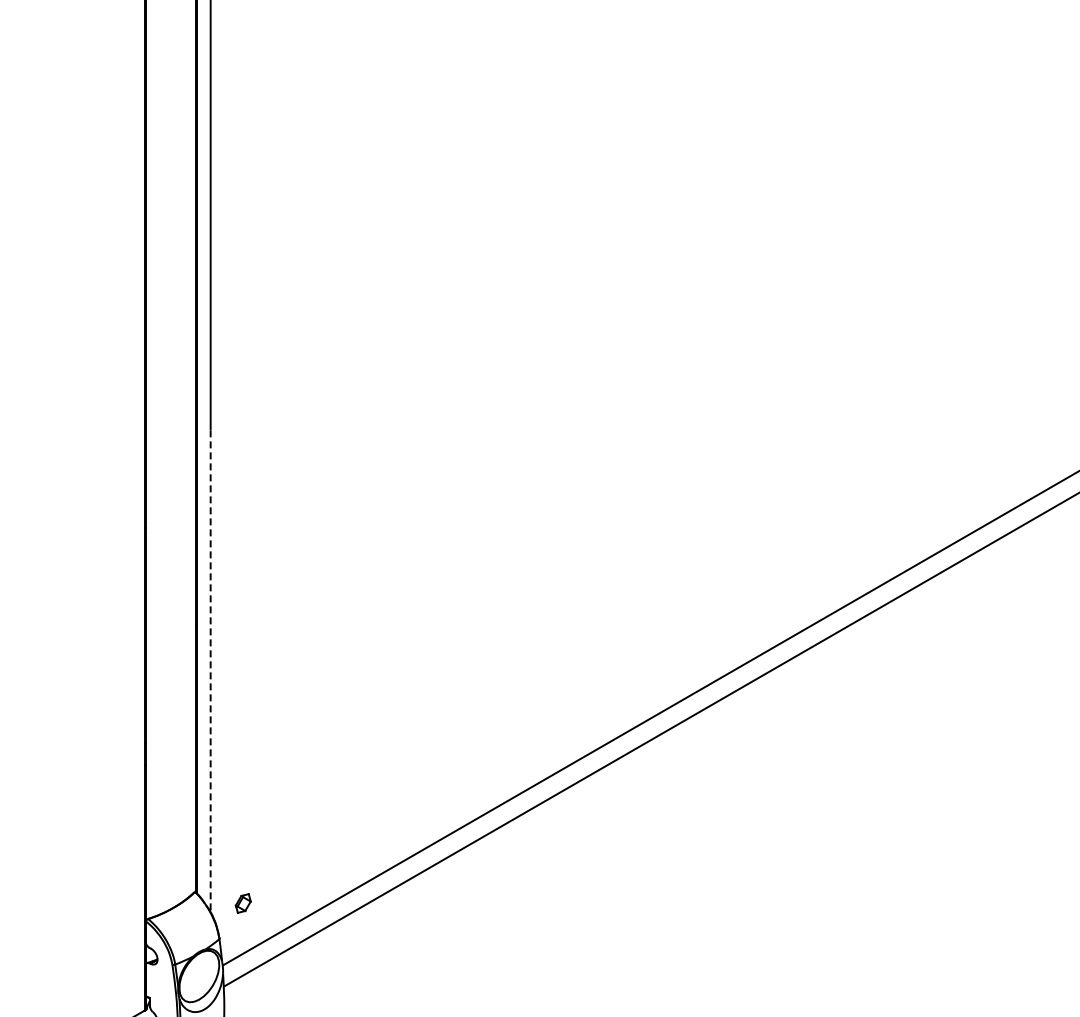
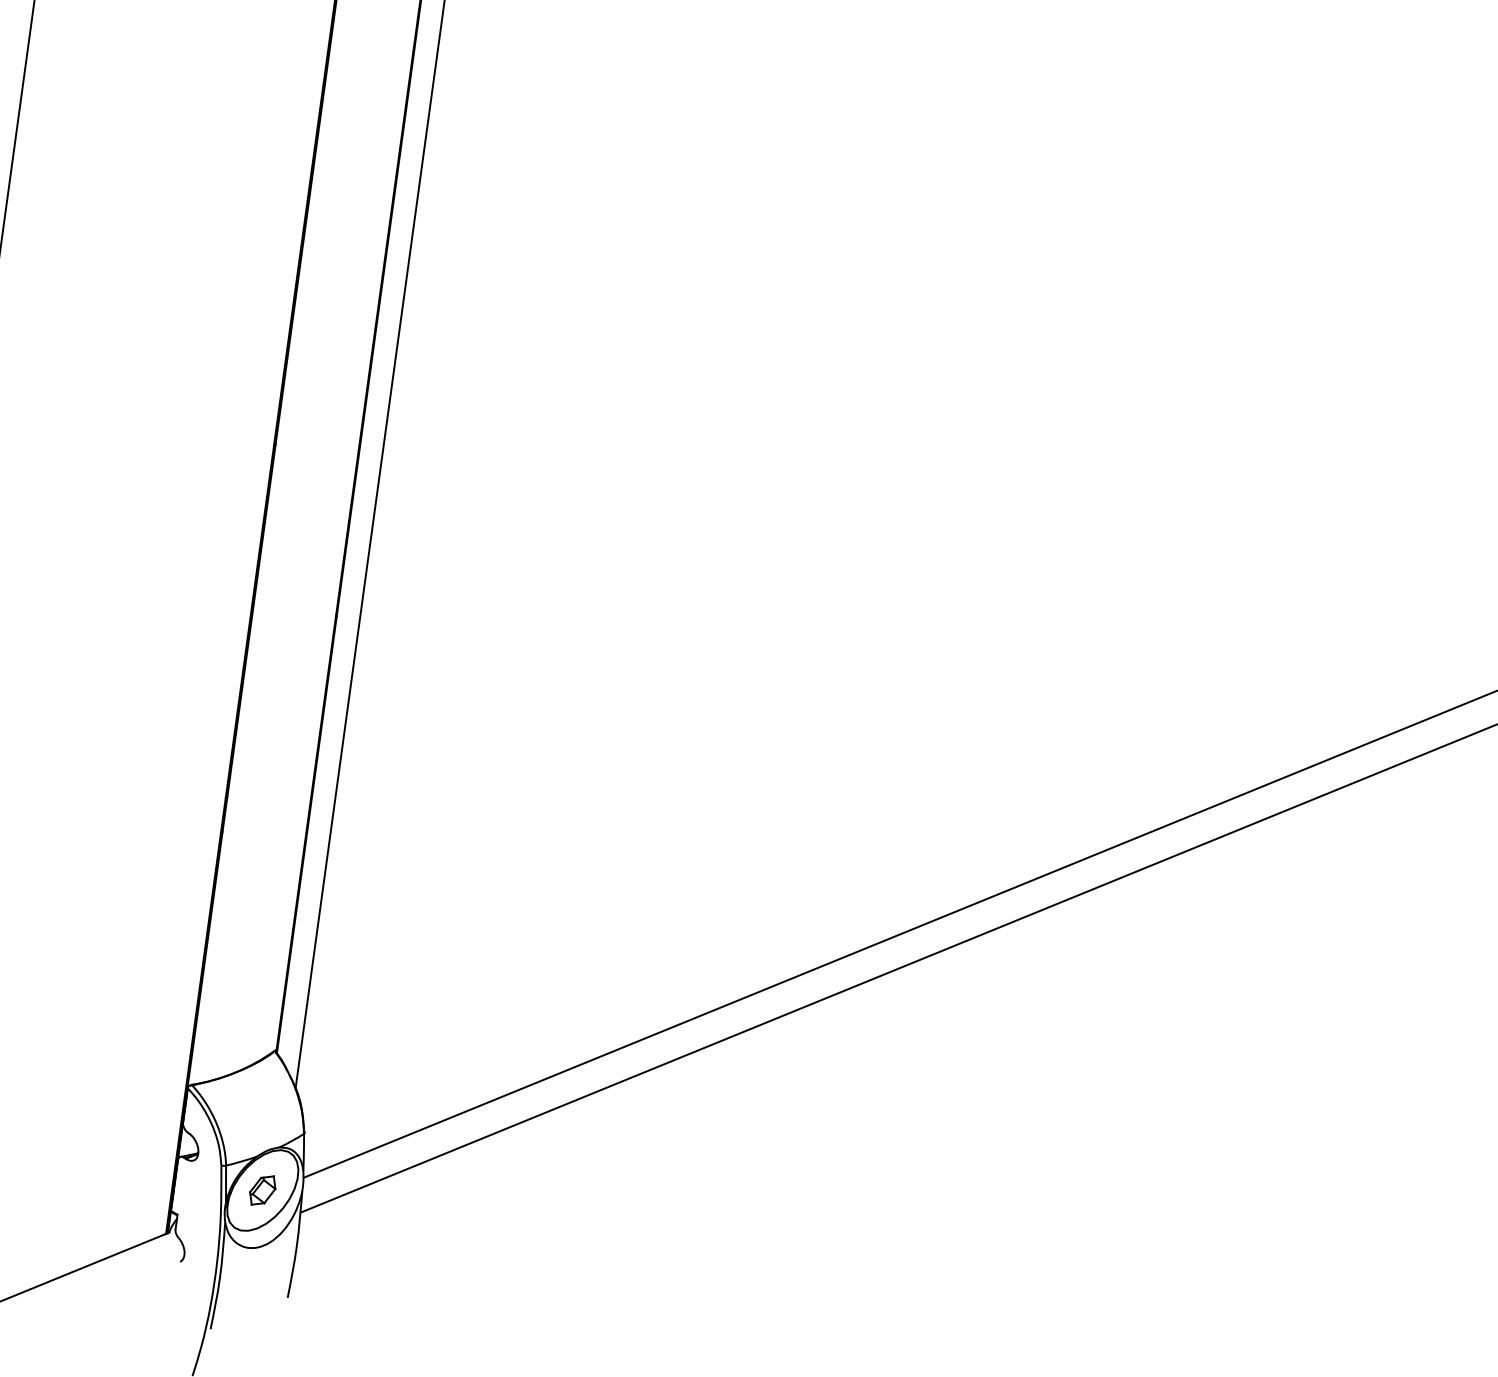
line: (210, 671) -> (349, 694), dashed -> solid
part: (242, 903) -> (261, 1190), moved

